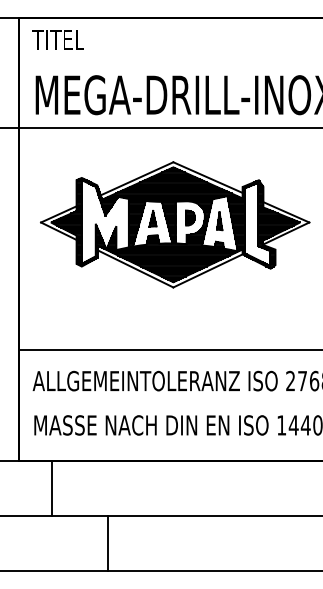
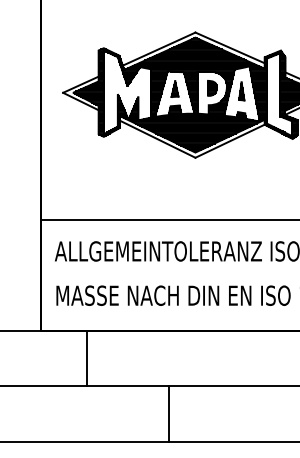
line: (52, 487) -> (87, 357), moved
line: (107, 543) -> (168, 413), moved

